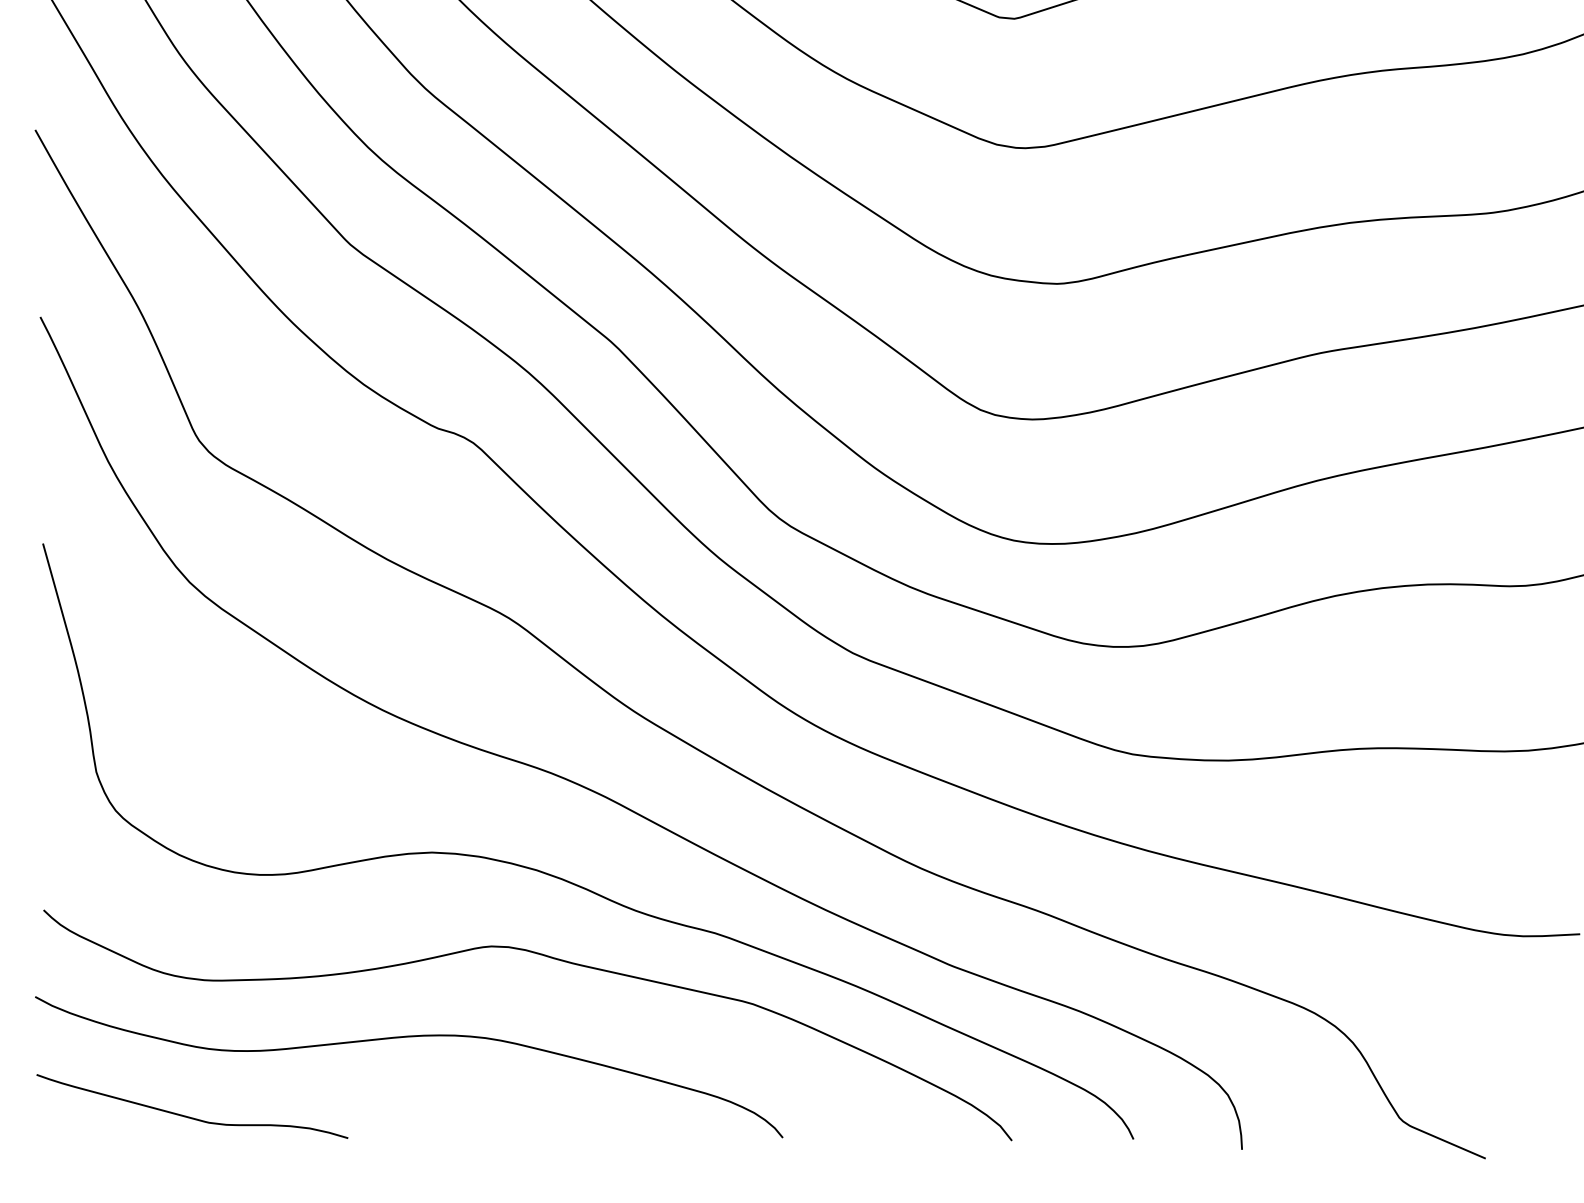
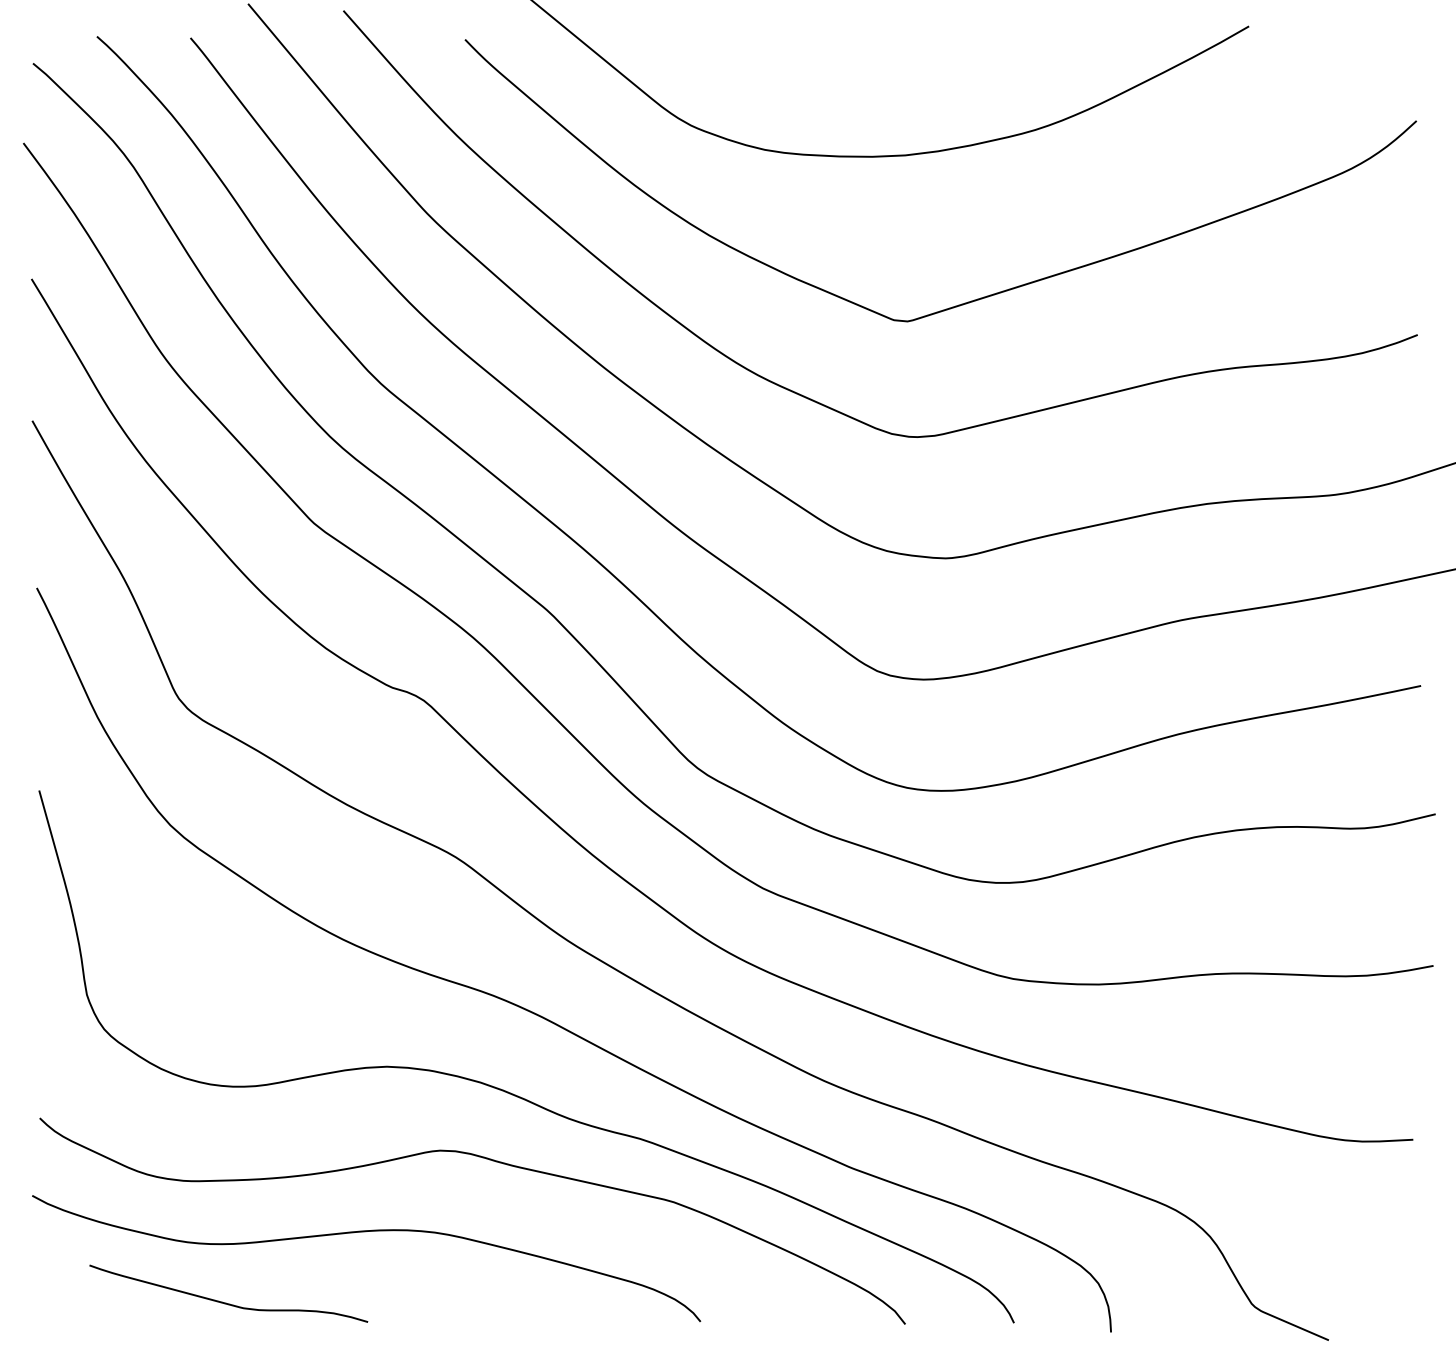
curve: (189, 1116) -> (226, 1302), moved

